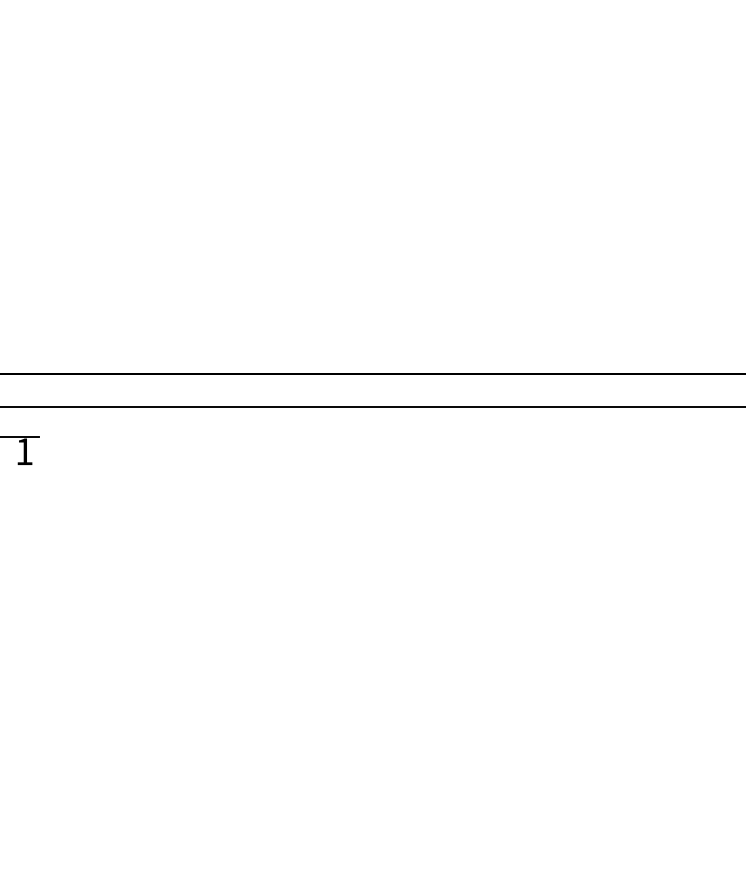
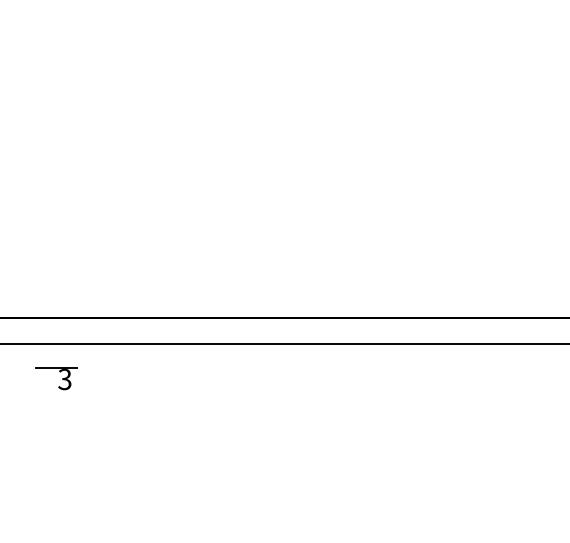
text: (23, 451) -> (64, 379), 1 -> 3

